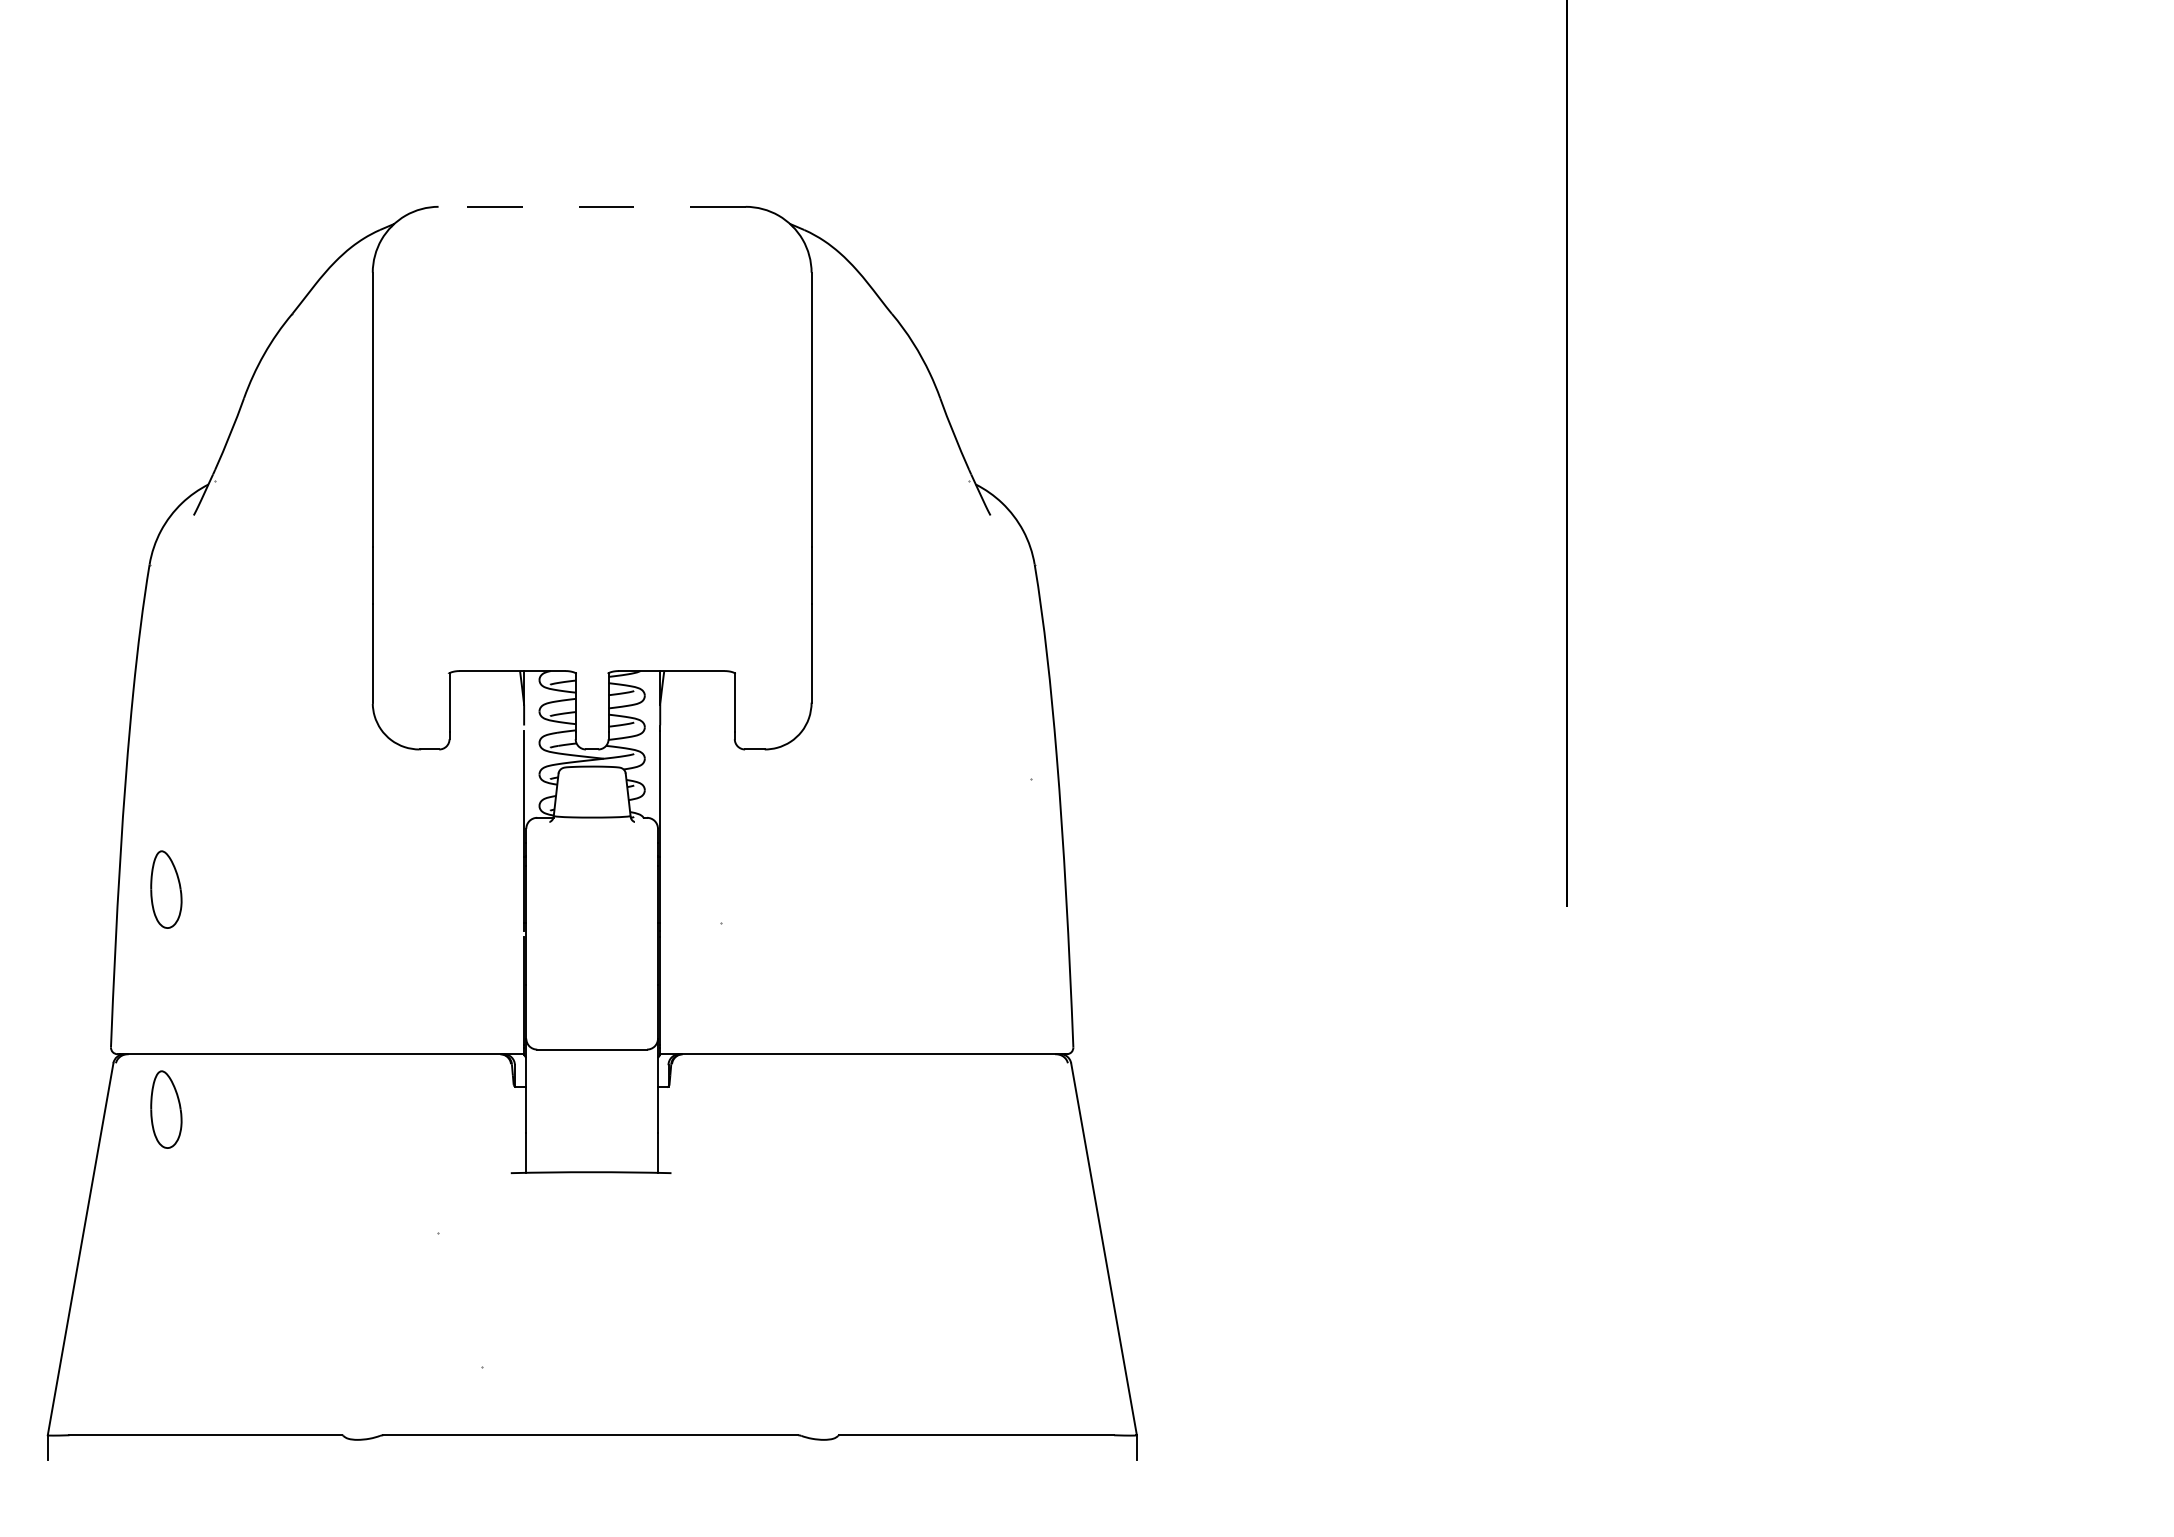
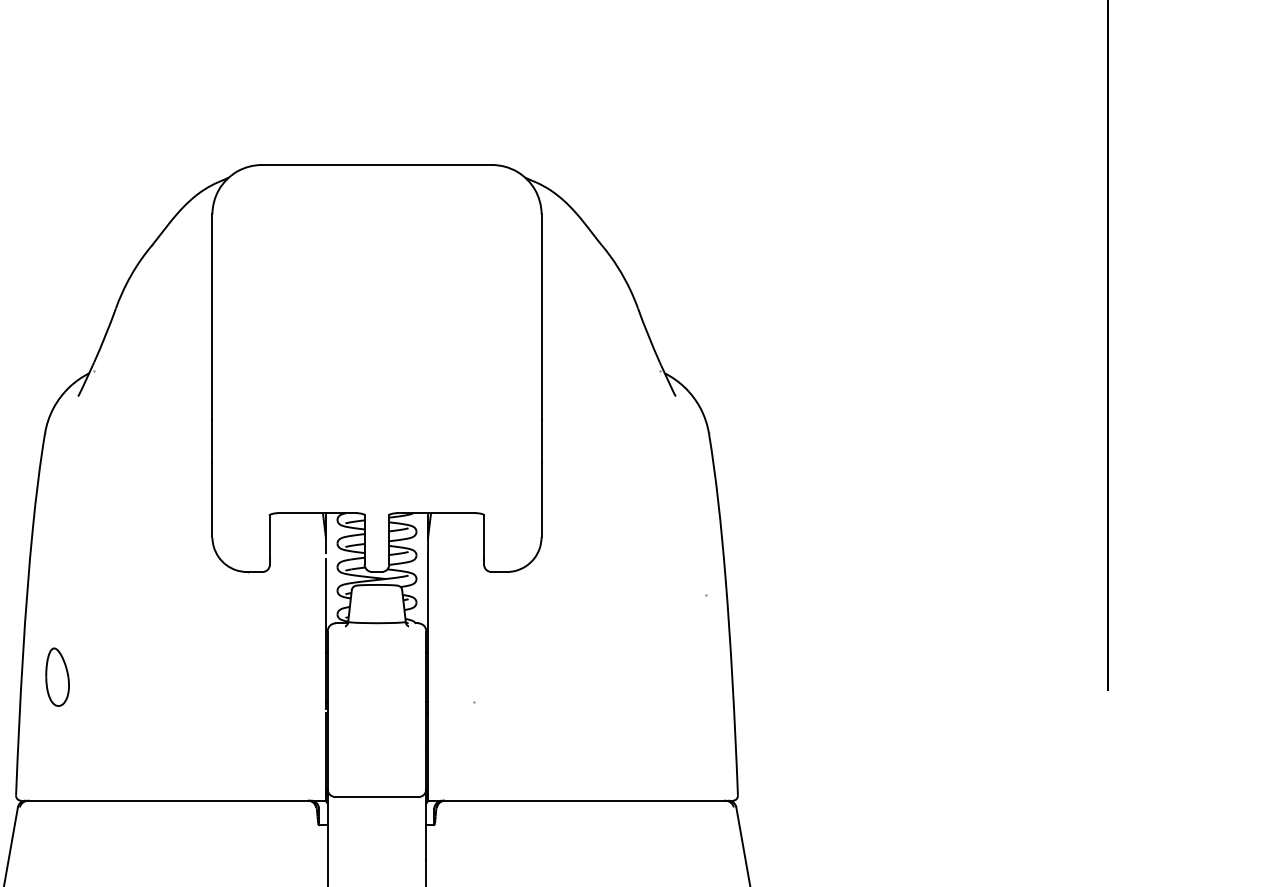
line: (592, 206) -> (377, 164), dashed -> solid
part: (166, 1109) -> (57, 842), removed

